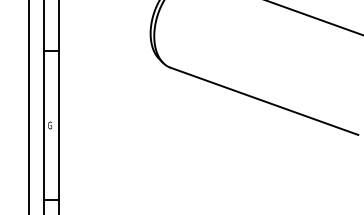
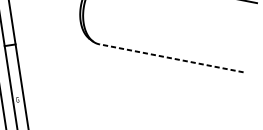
line: (264, 101) -> (171, 58), solid -> dashed

